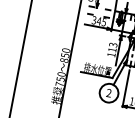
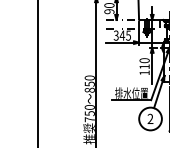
text: (113, 44) -> (144, 60), 113 -> 110

